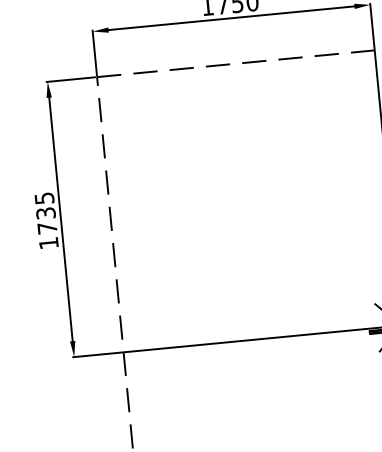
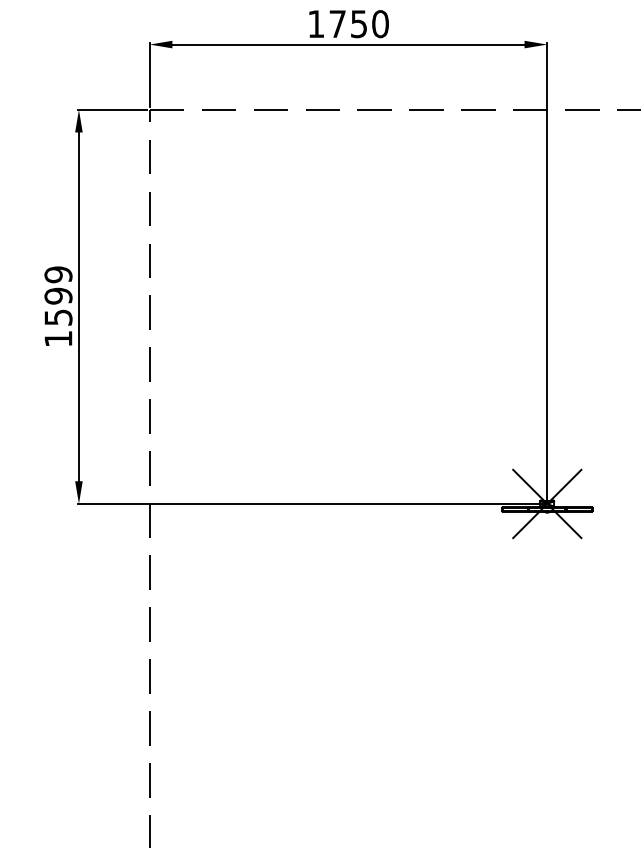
text: (45, 212) -> (58, 295), 1735 -> 1599

